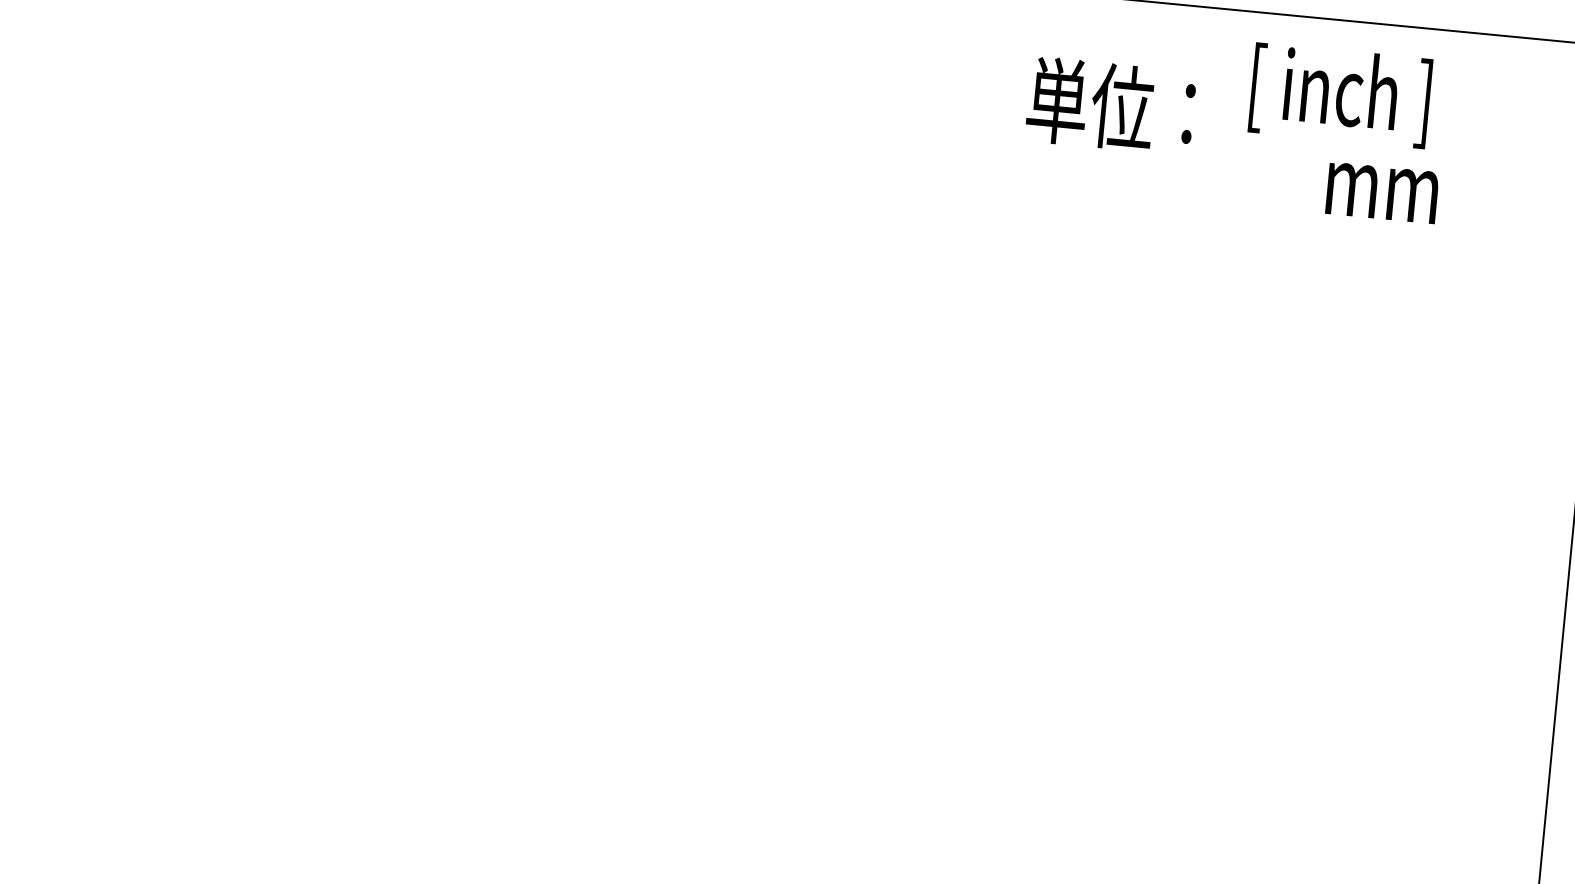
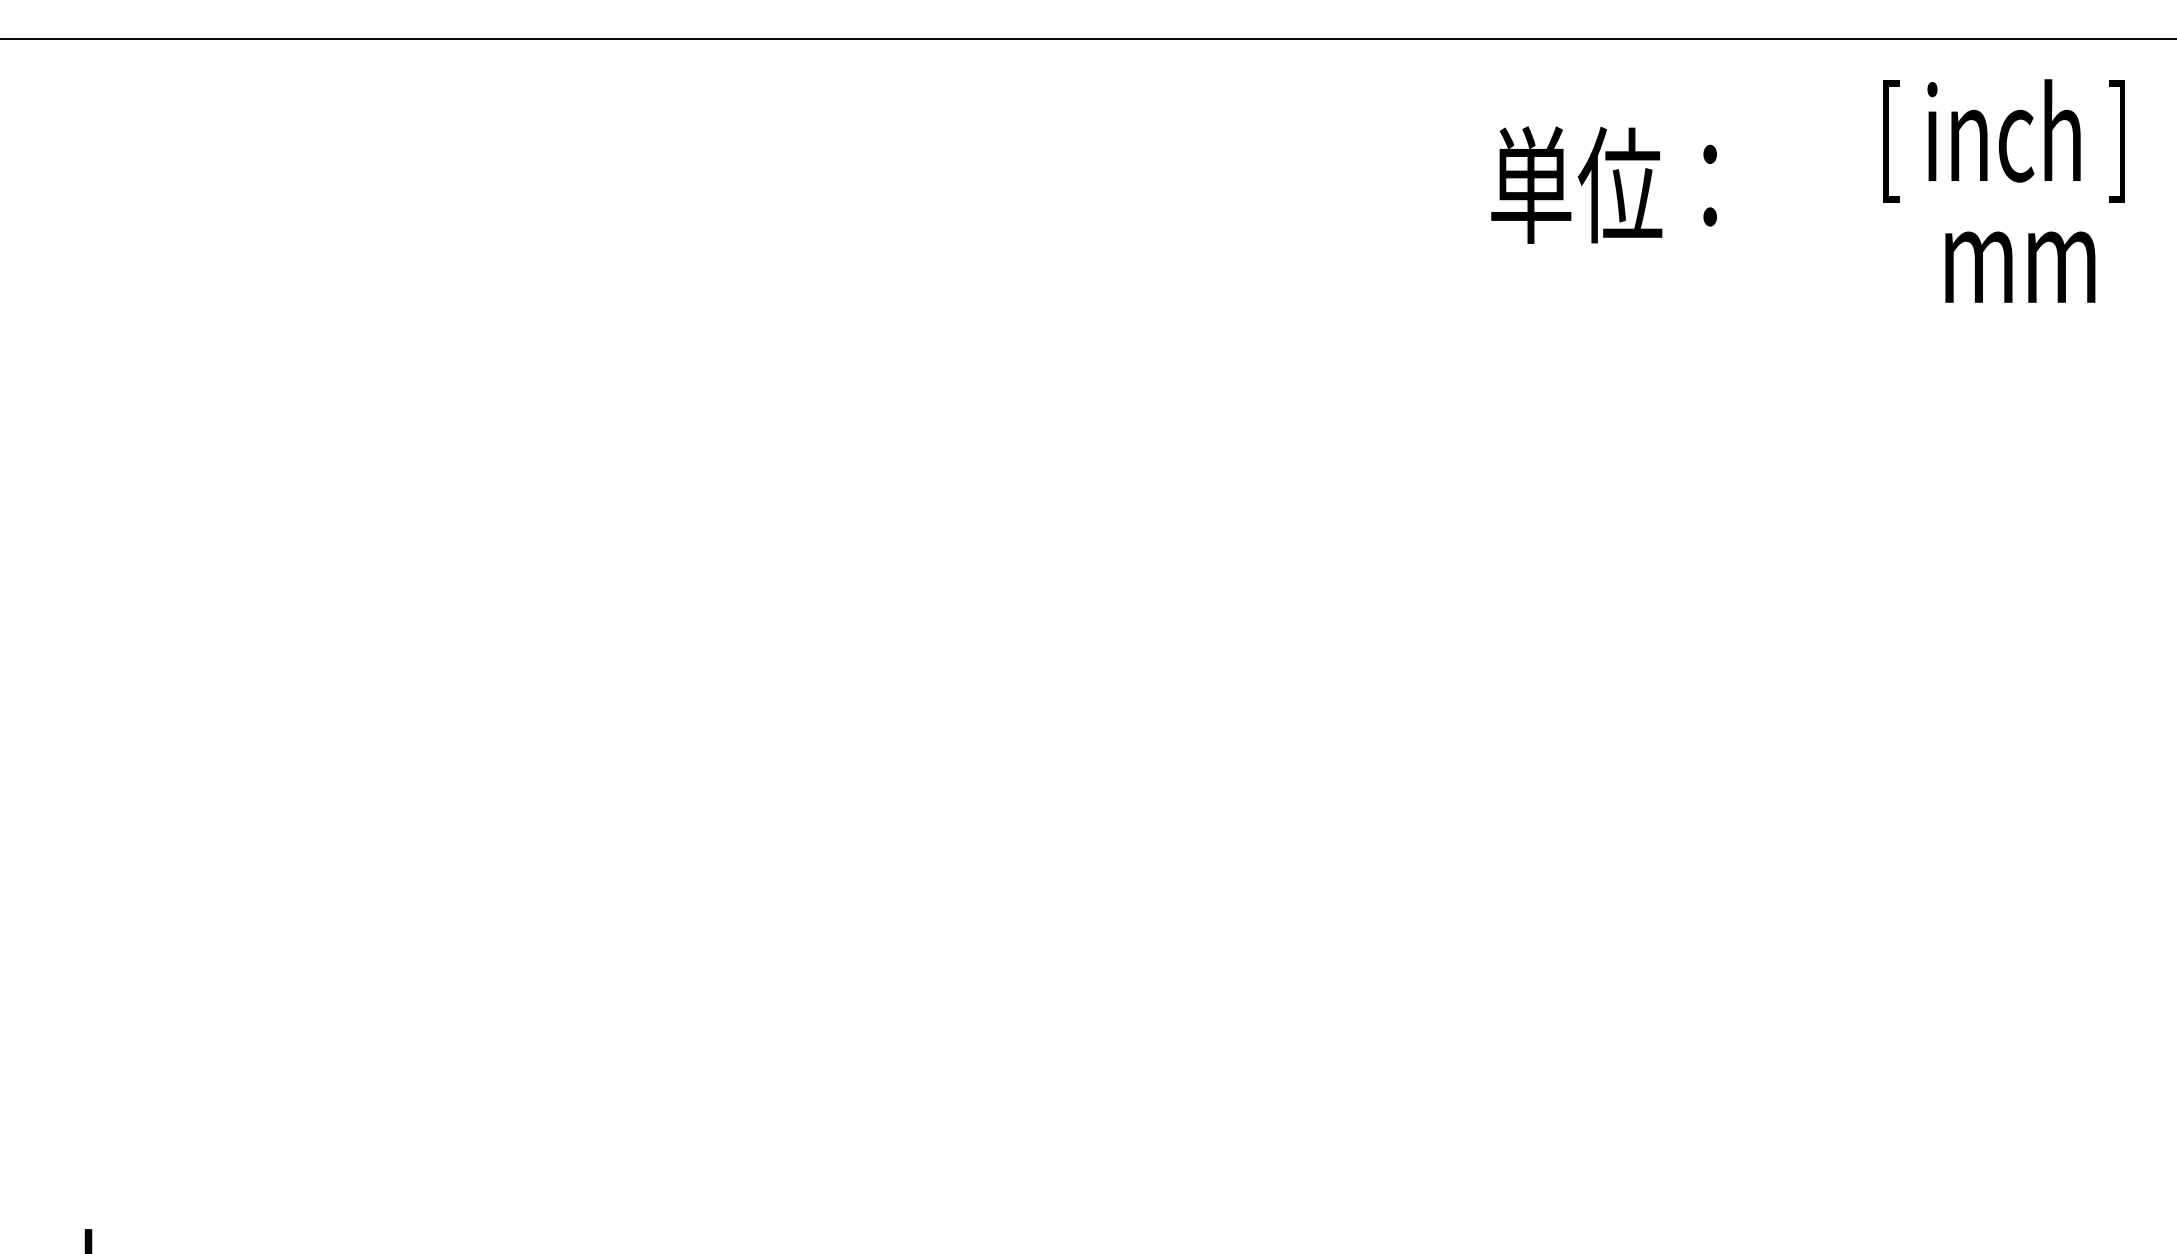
text: (1340, 95) -> (2003, 140), moved
text: (1382, 192) -> (2020, 266), moved

